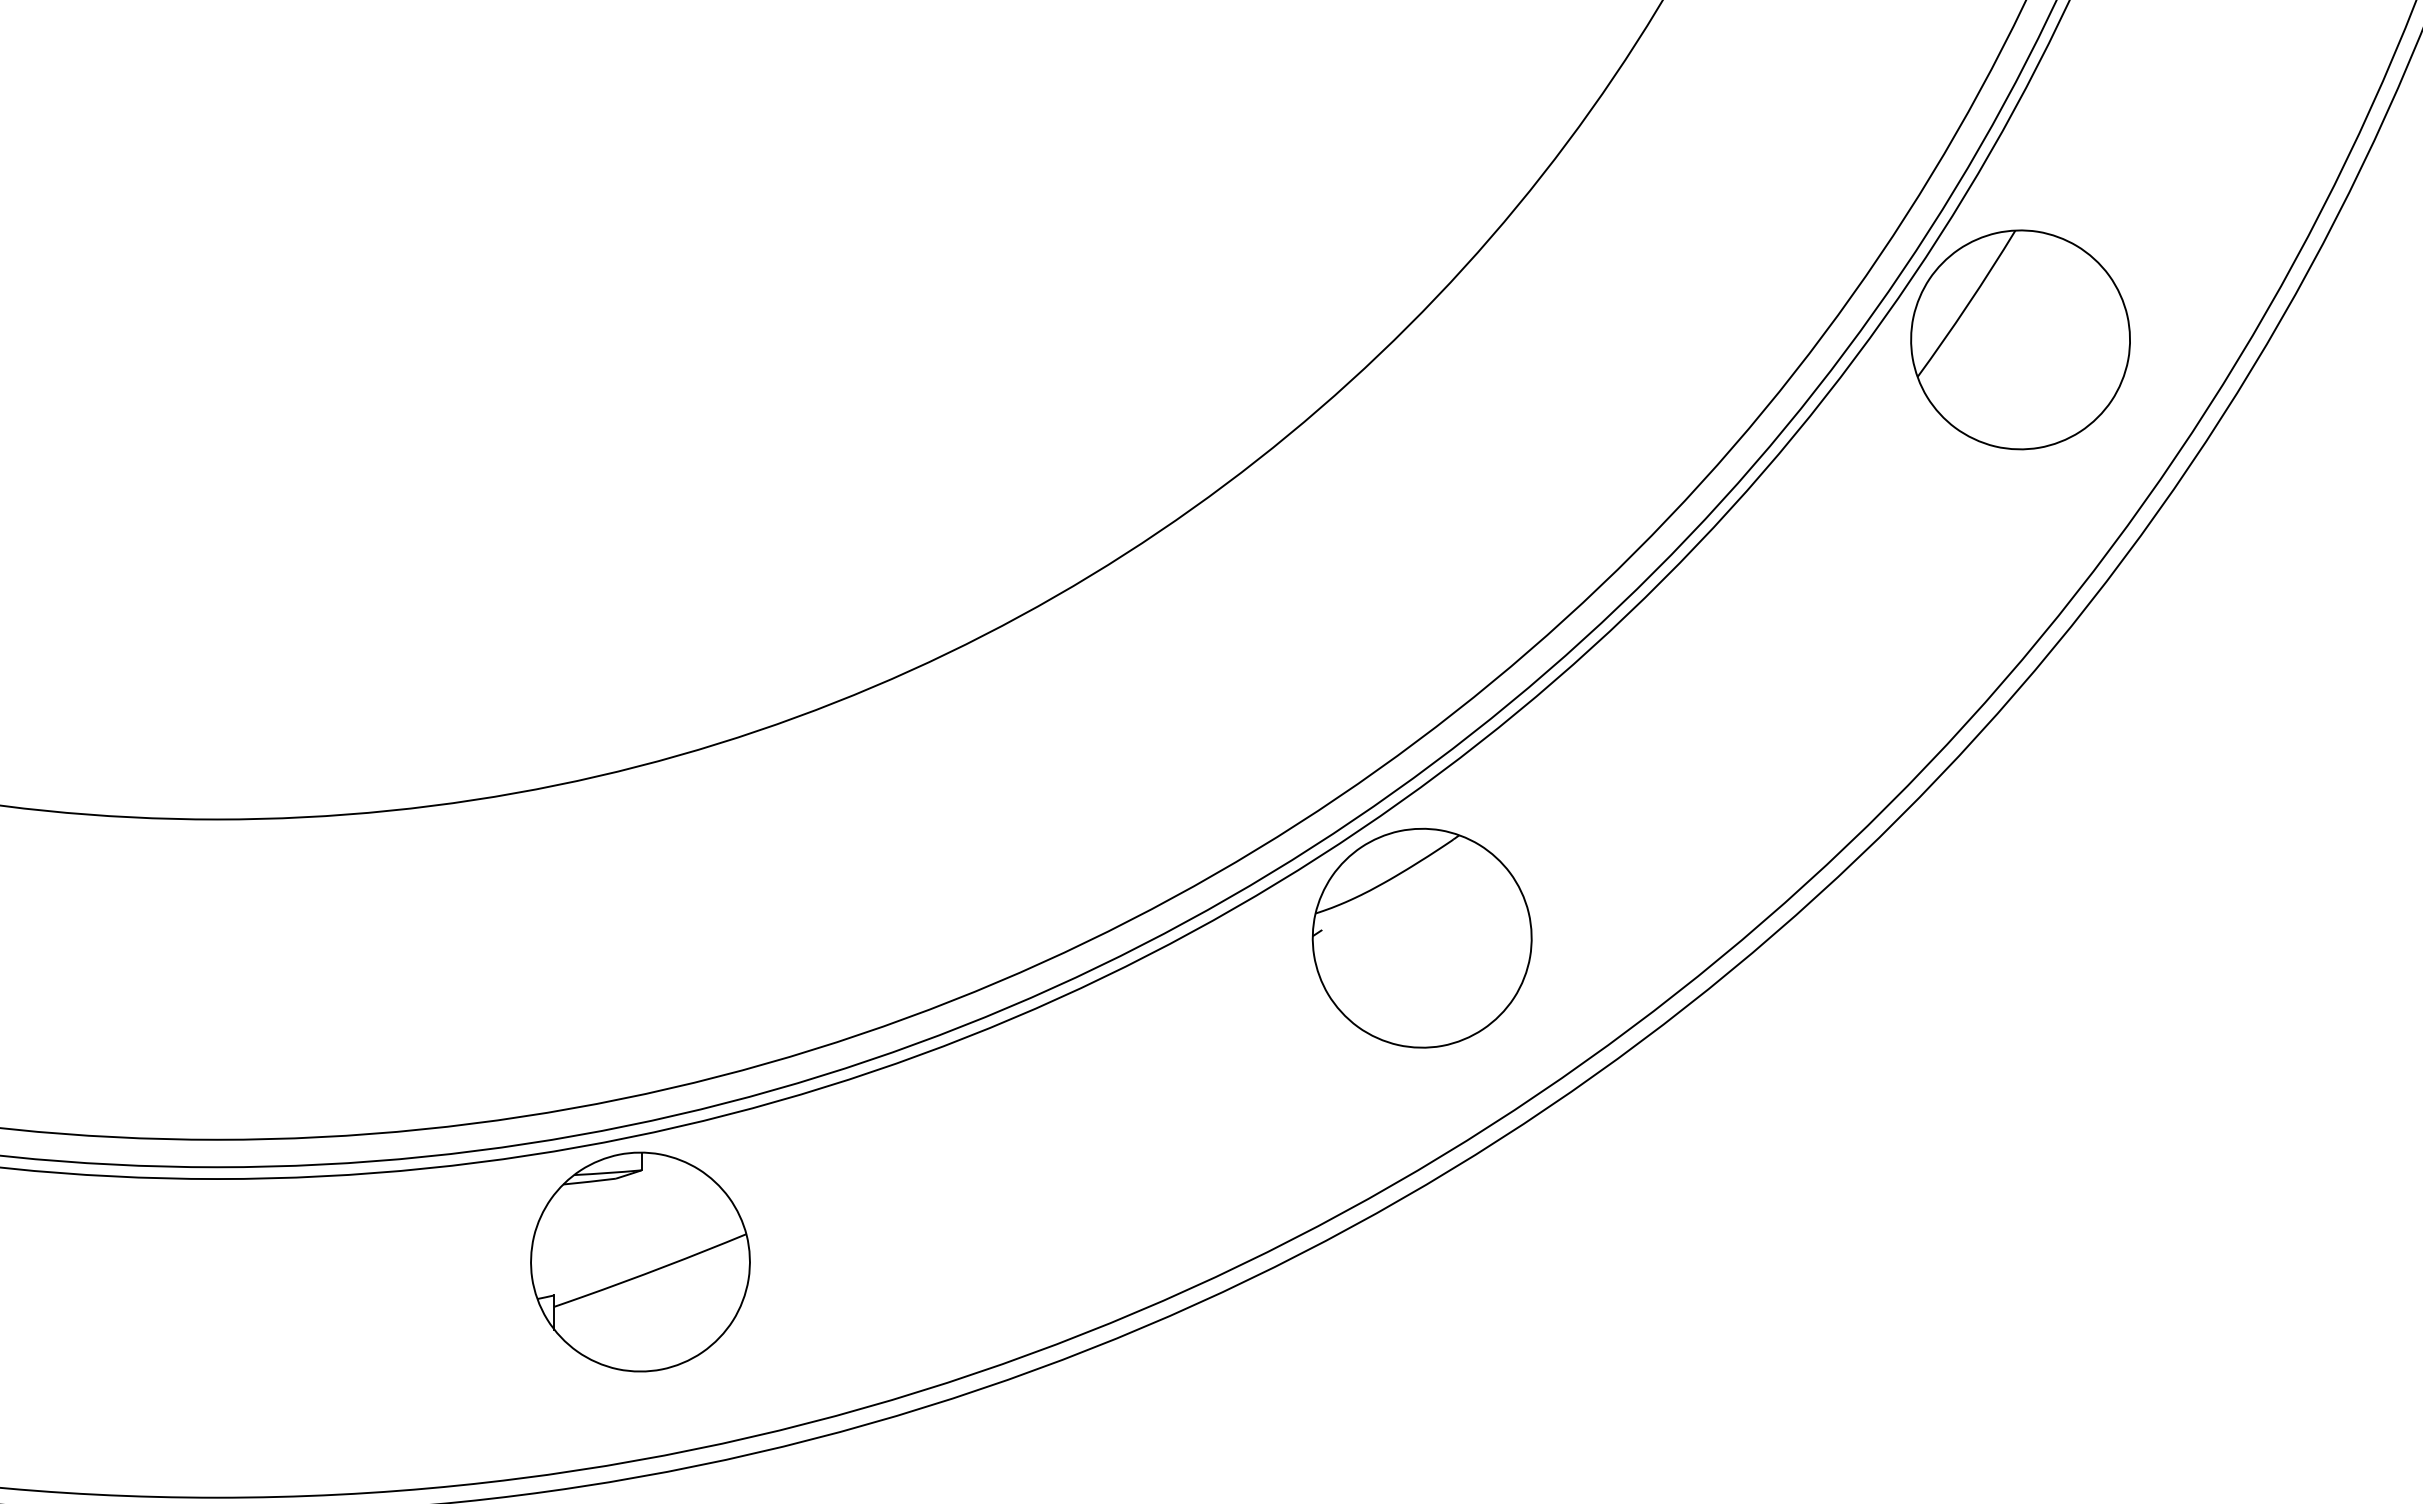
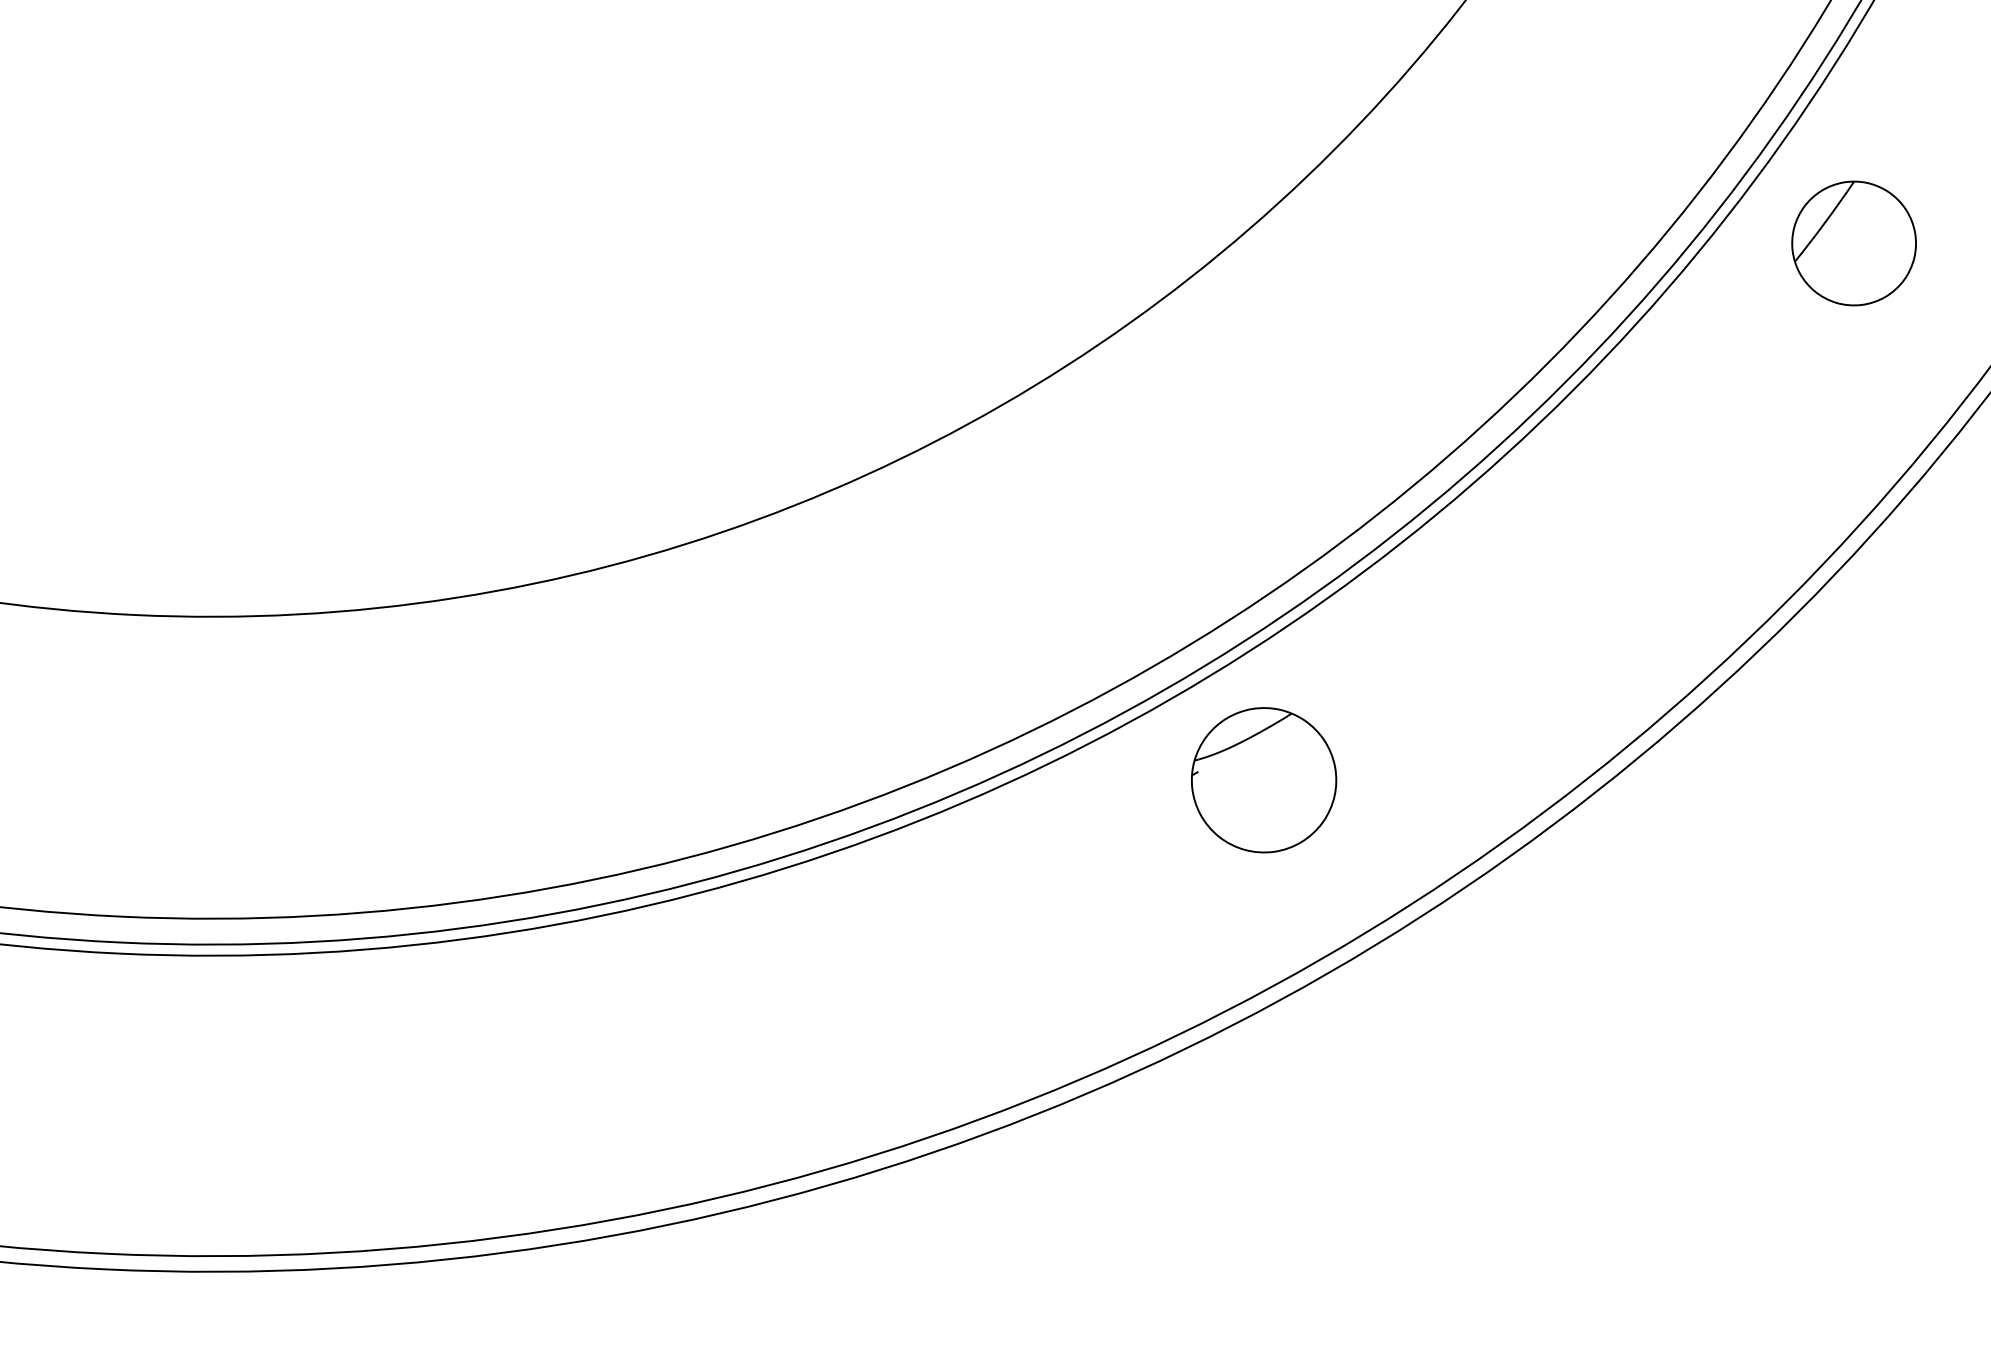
part: (2020, 339) -> (1854, 243), size x0.6
part: (1421, 937) -> (1263, 779), size x0.7
part: (640, 1261) -> (513, 1050), removed

